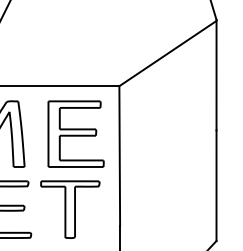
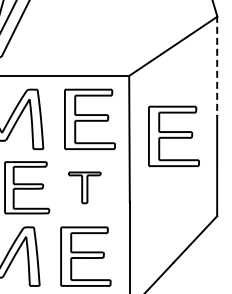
line: (216, 75) -> (217, 66), solid -> dashed
part: (168, 151) -> (173, 135), added
part: (70, 209) -> (84, 187), size x0.6

